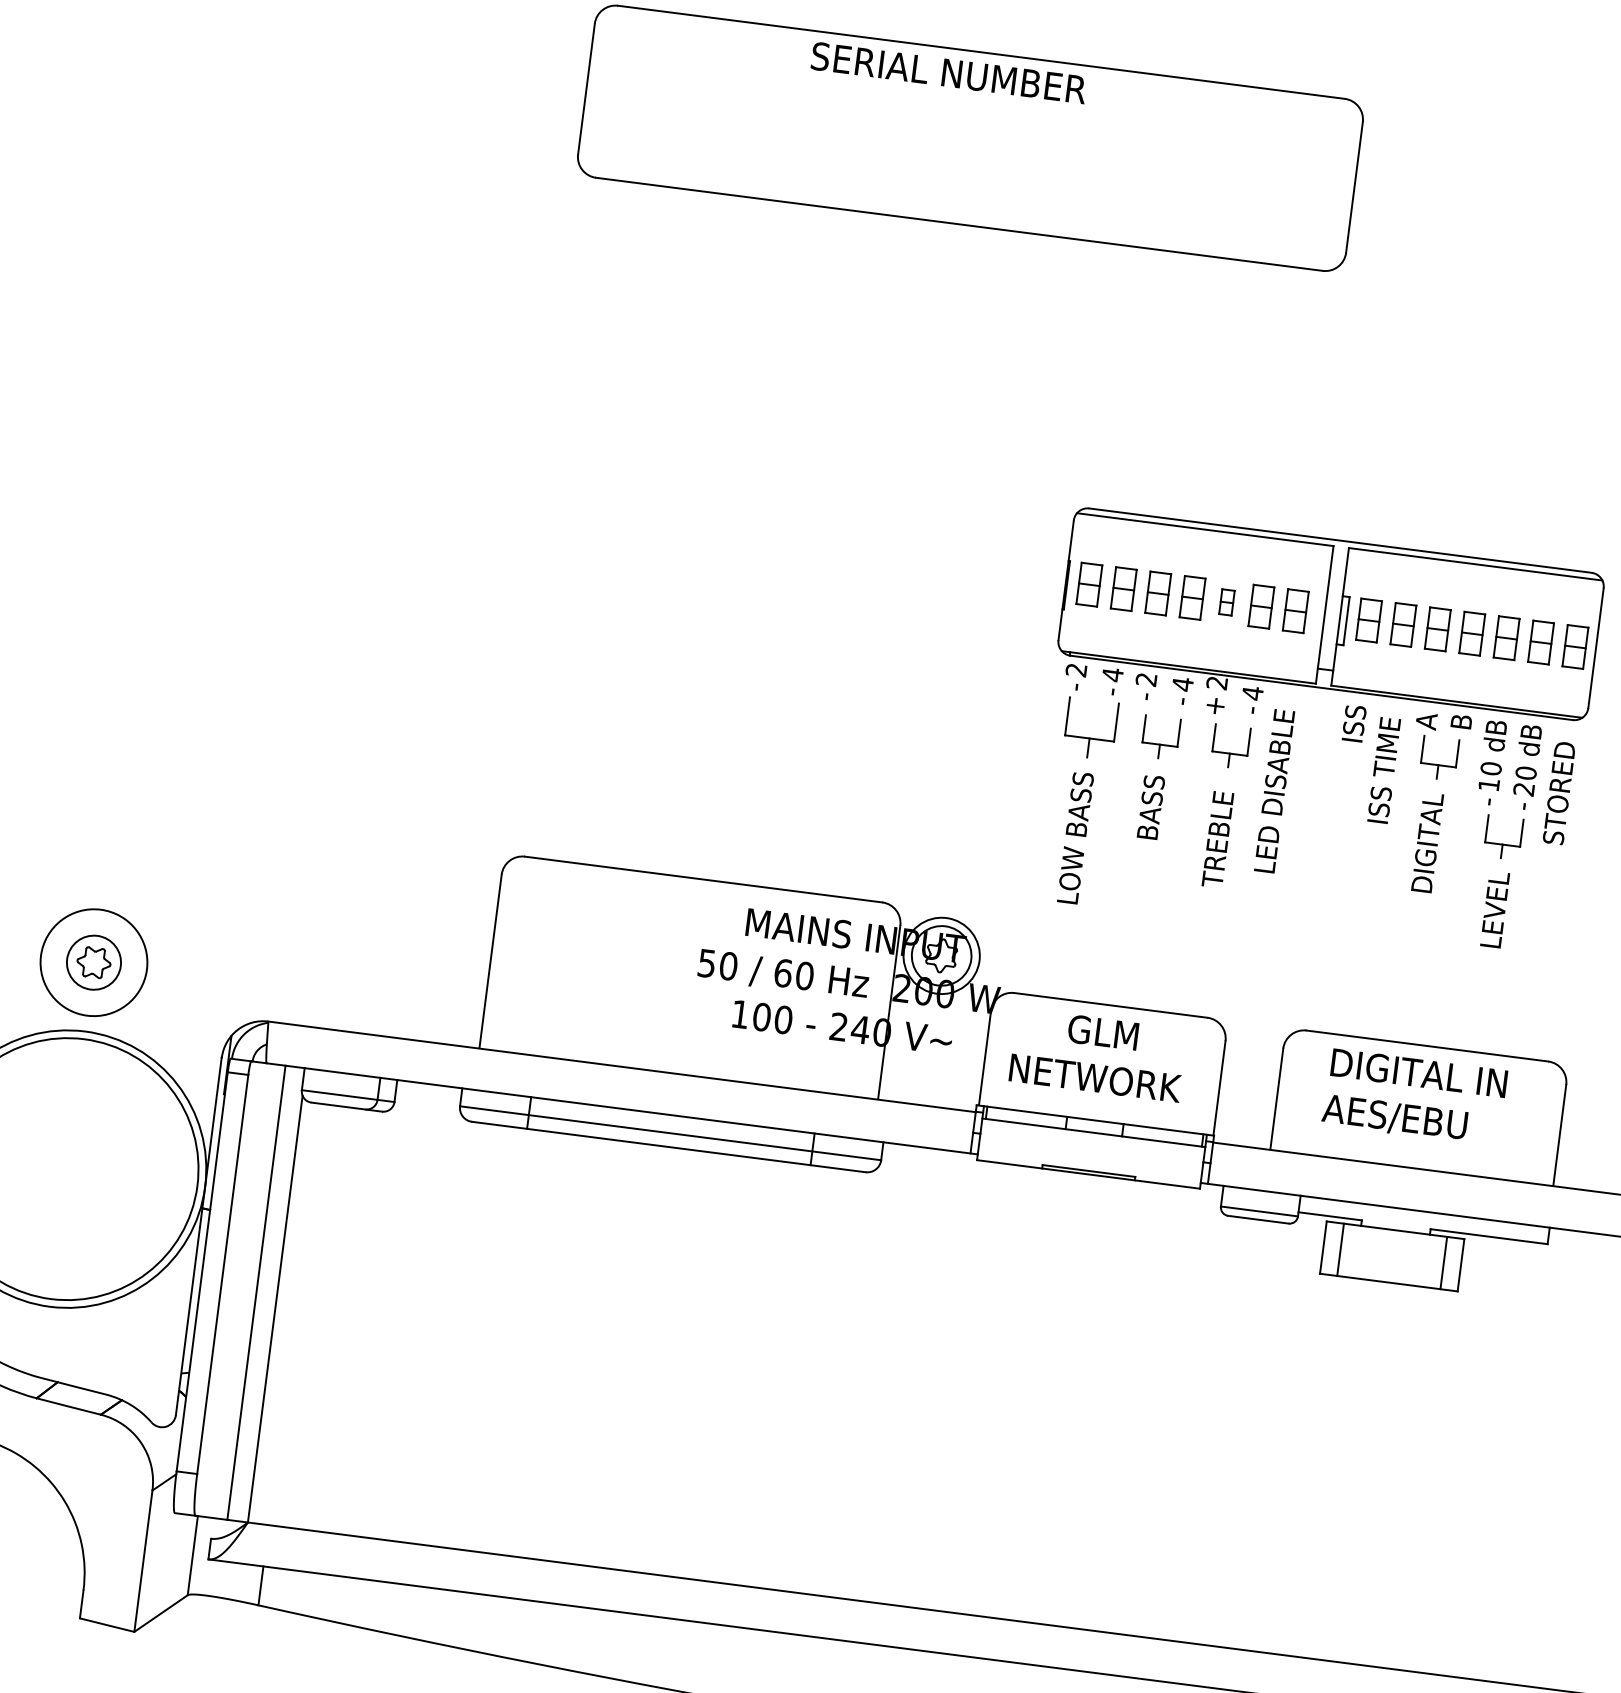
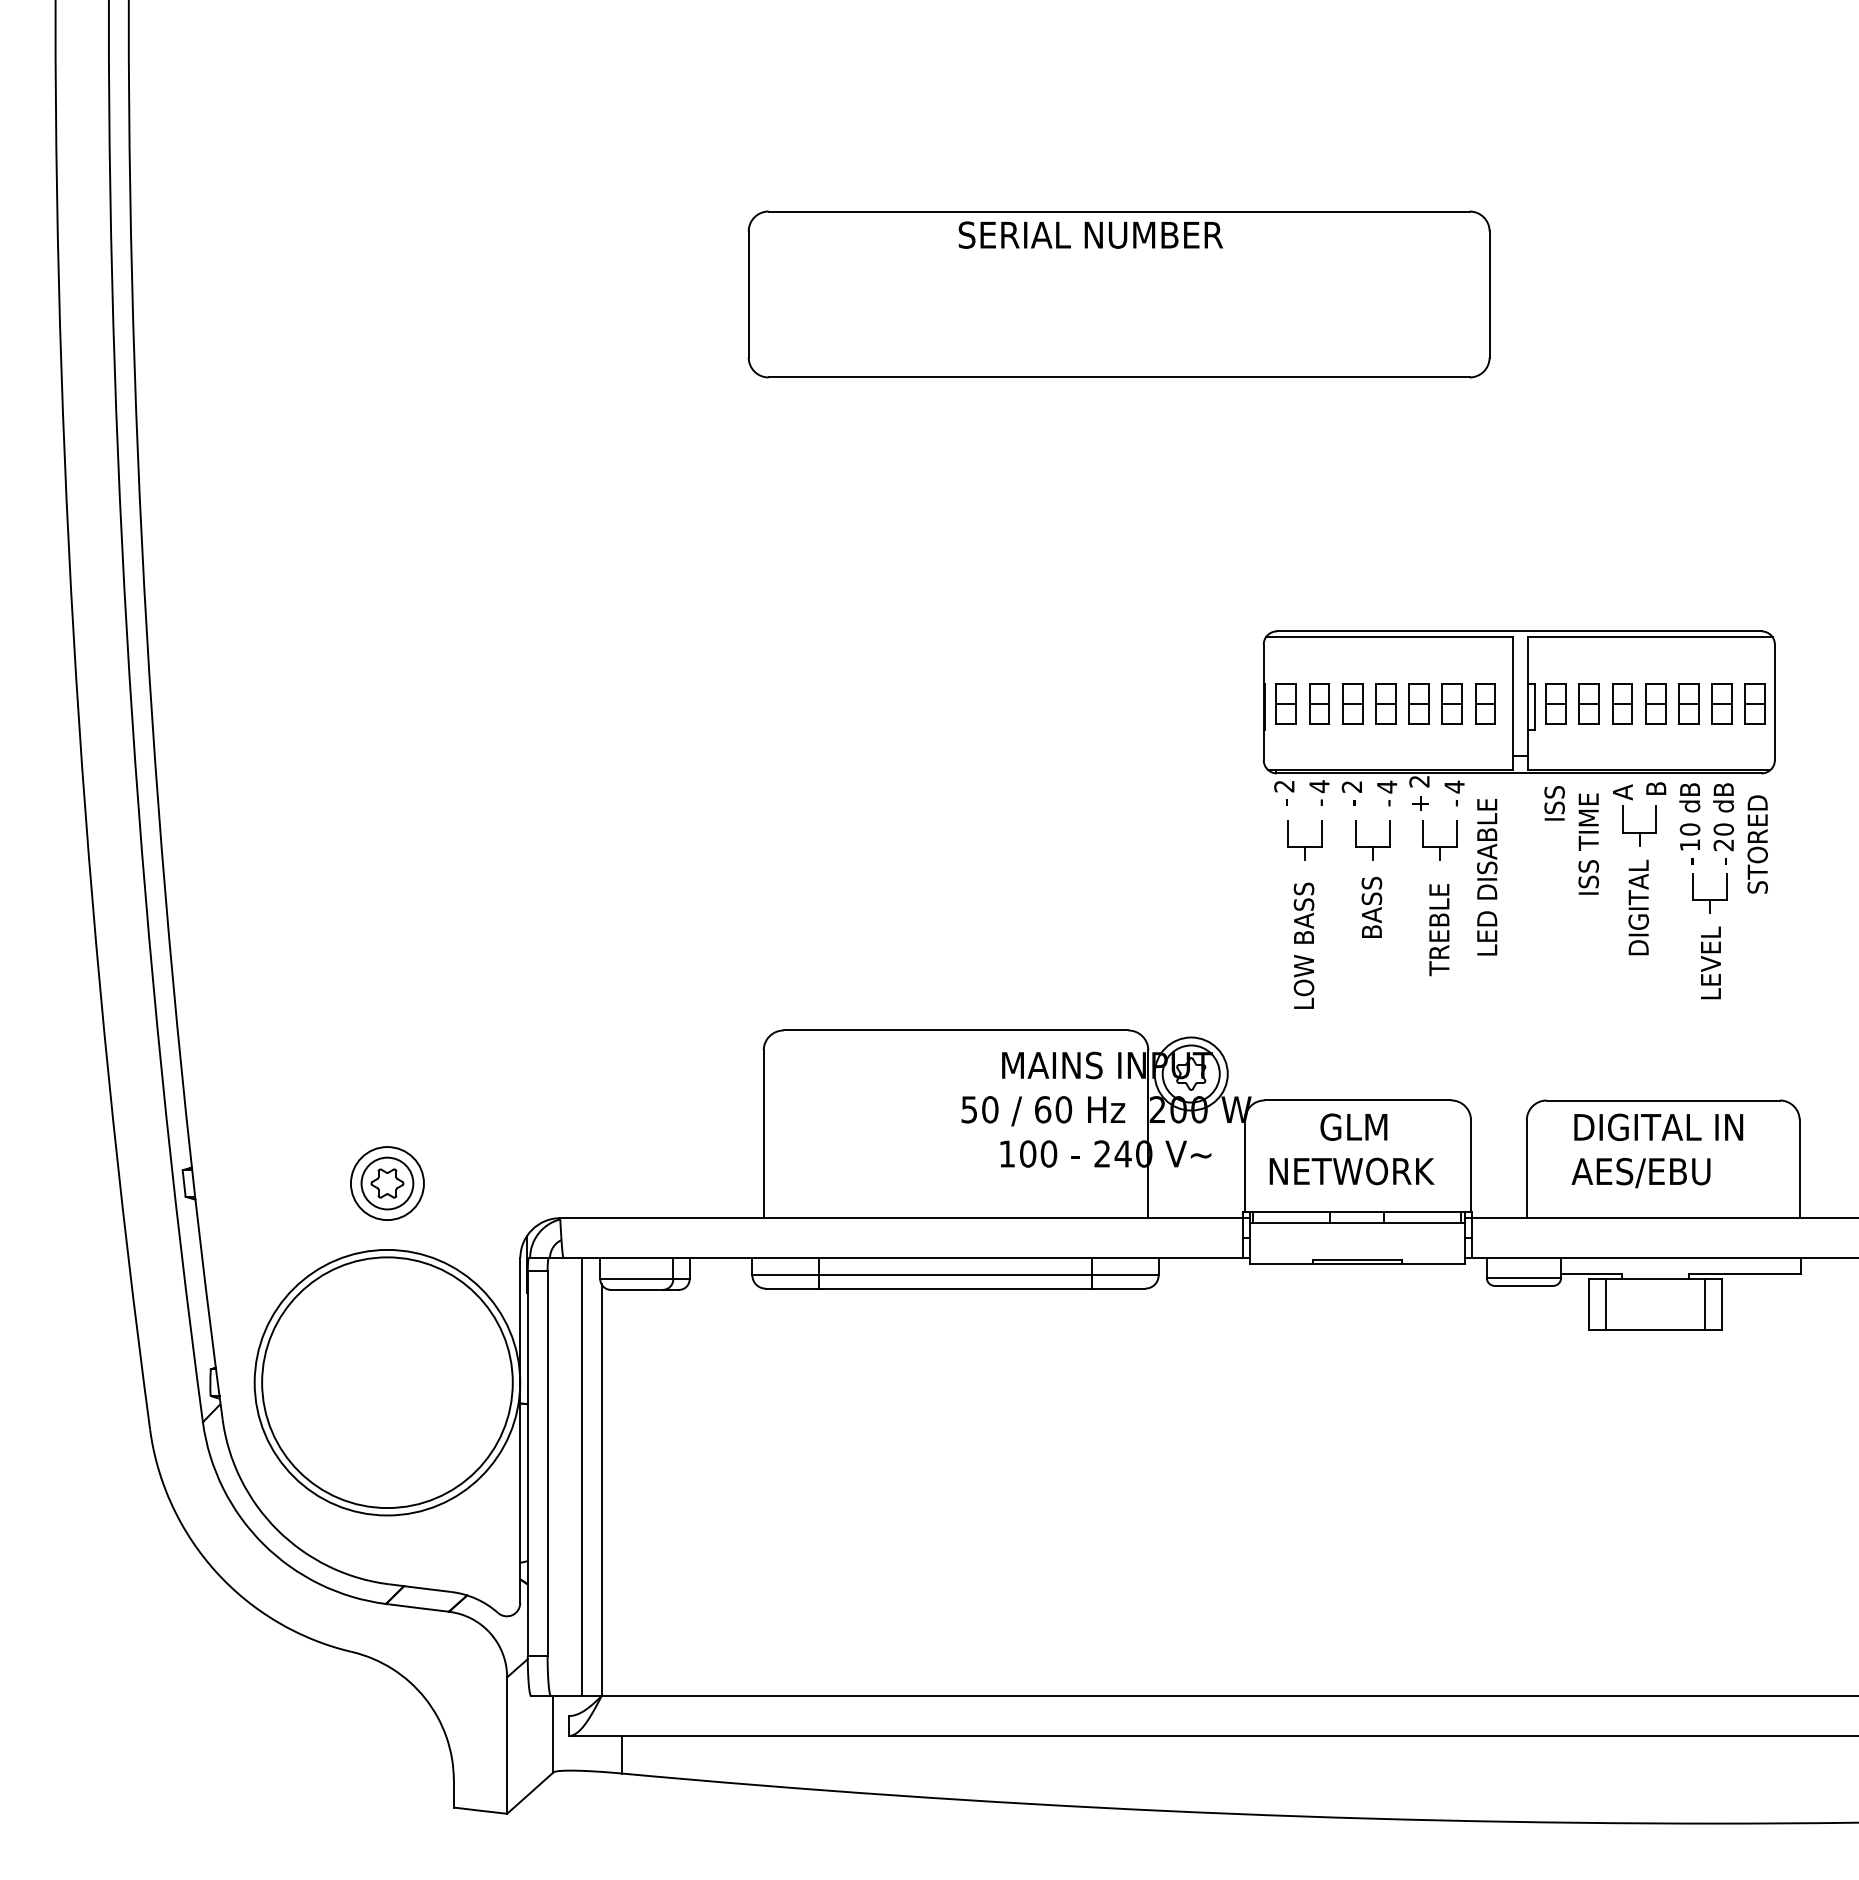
part: (1226, 602) -> (1418, 703), size x1.67
part: (1090, 728) -> (1304, 840), size x0.71
circle: (92, 962) -> (386, 1183), size x0.71

